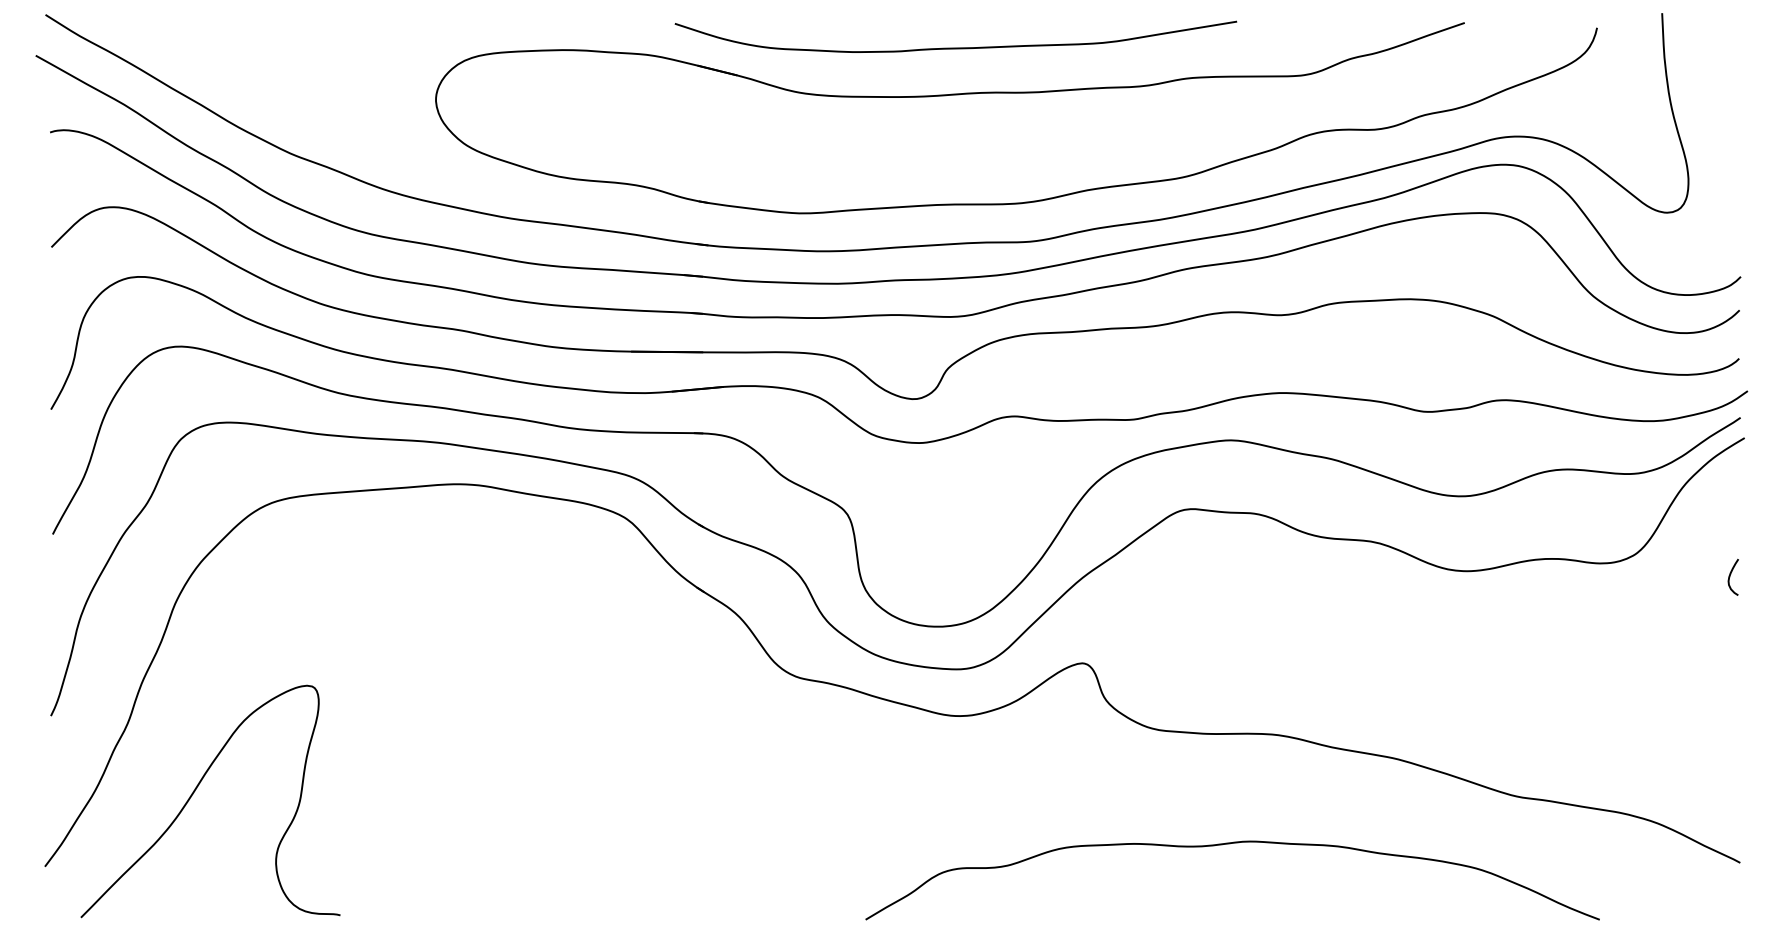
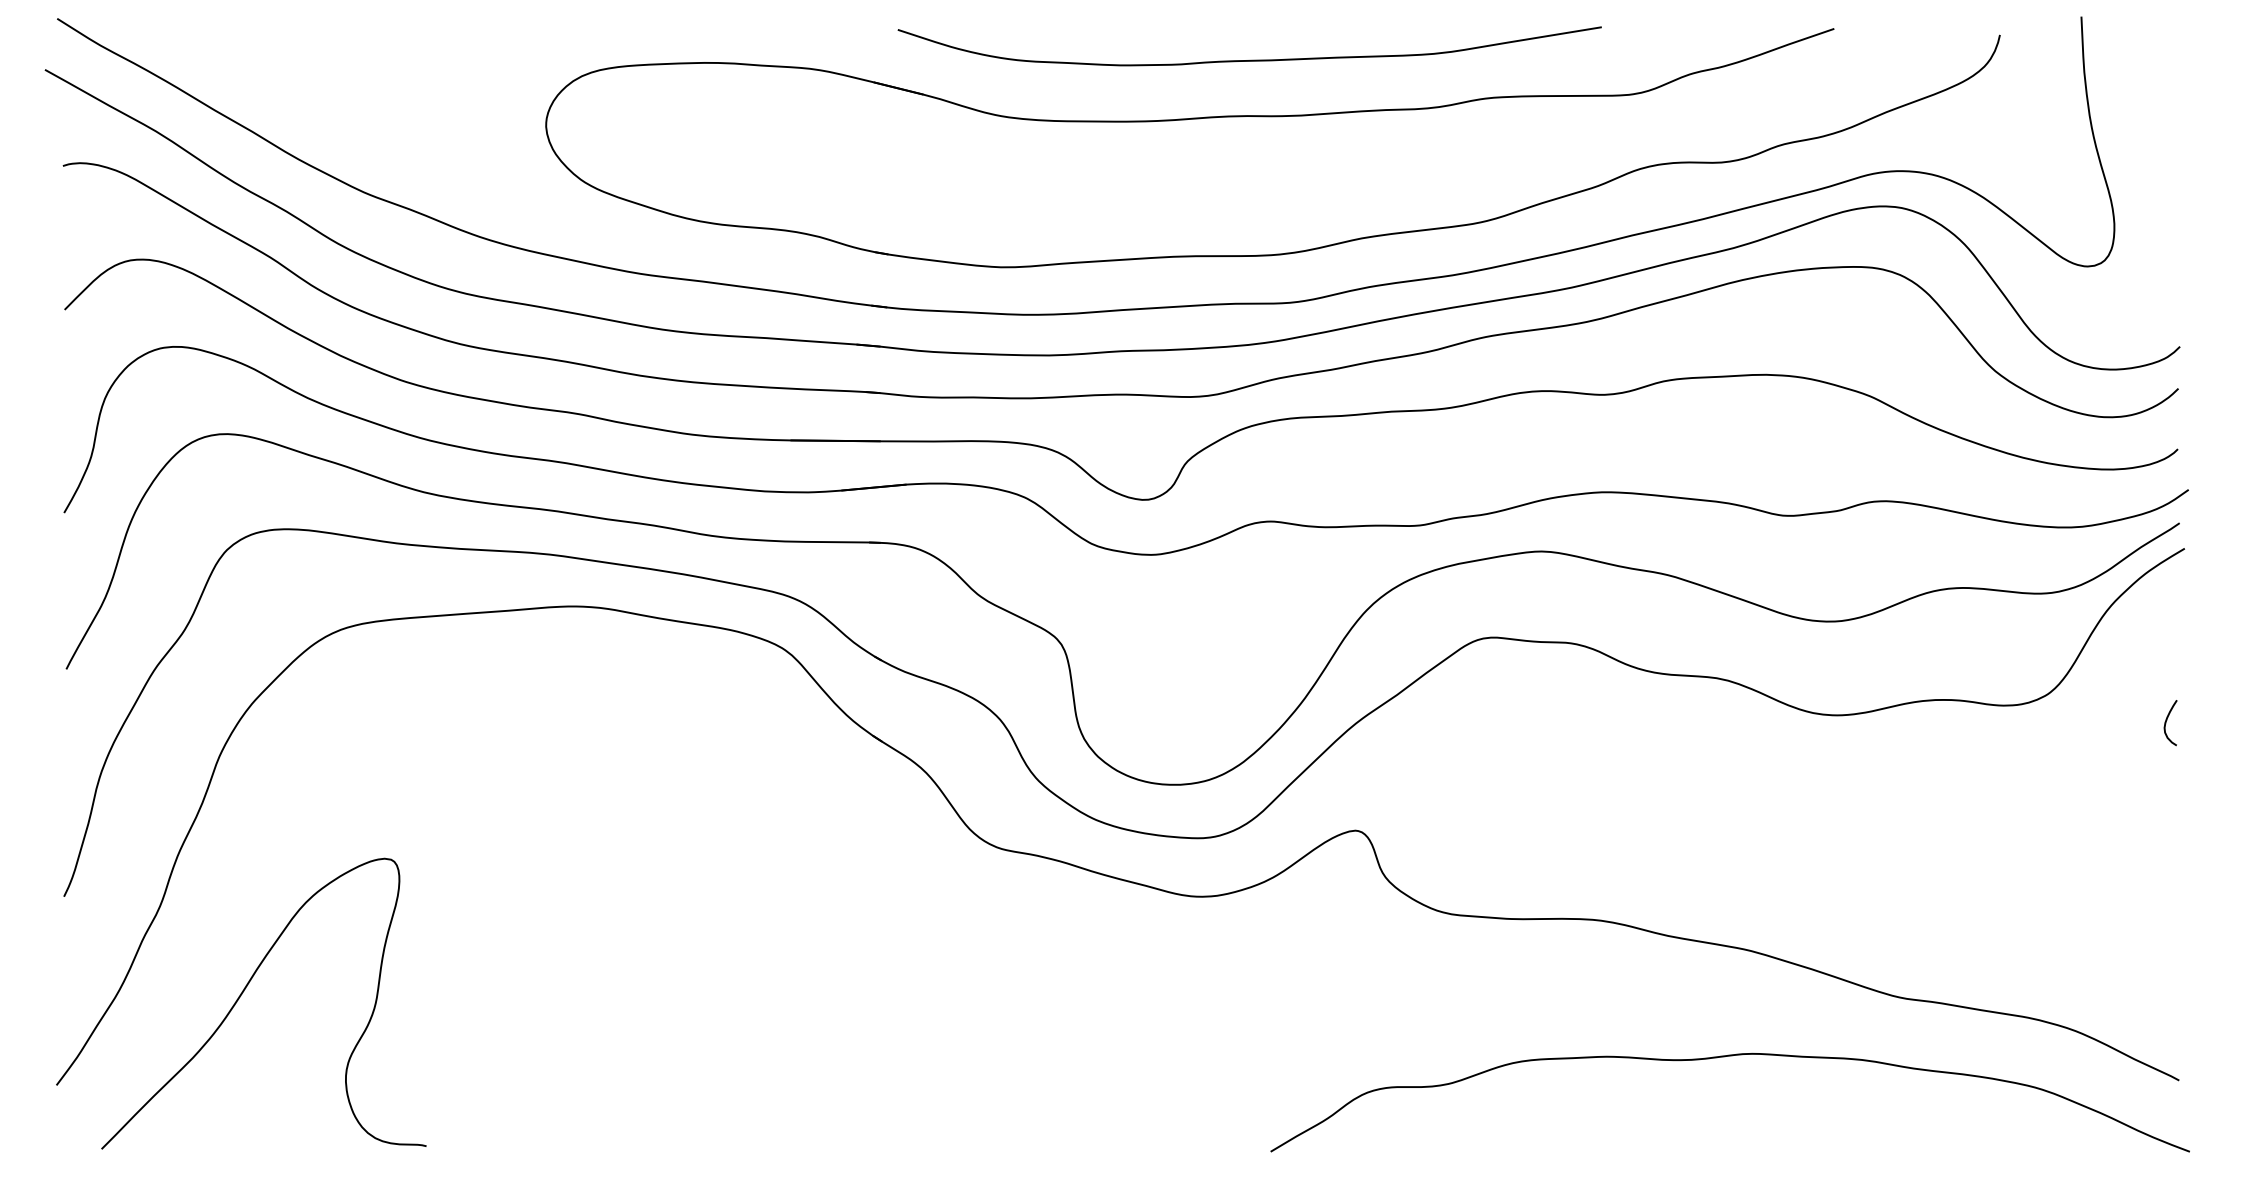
curve: (955, 47) -> (1249, 59), moved
curve: (1230, 844) -> (1727, 1057), moved

